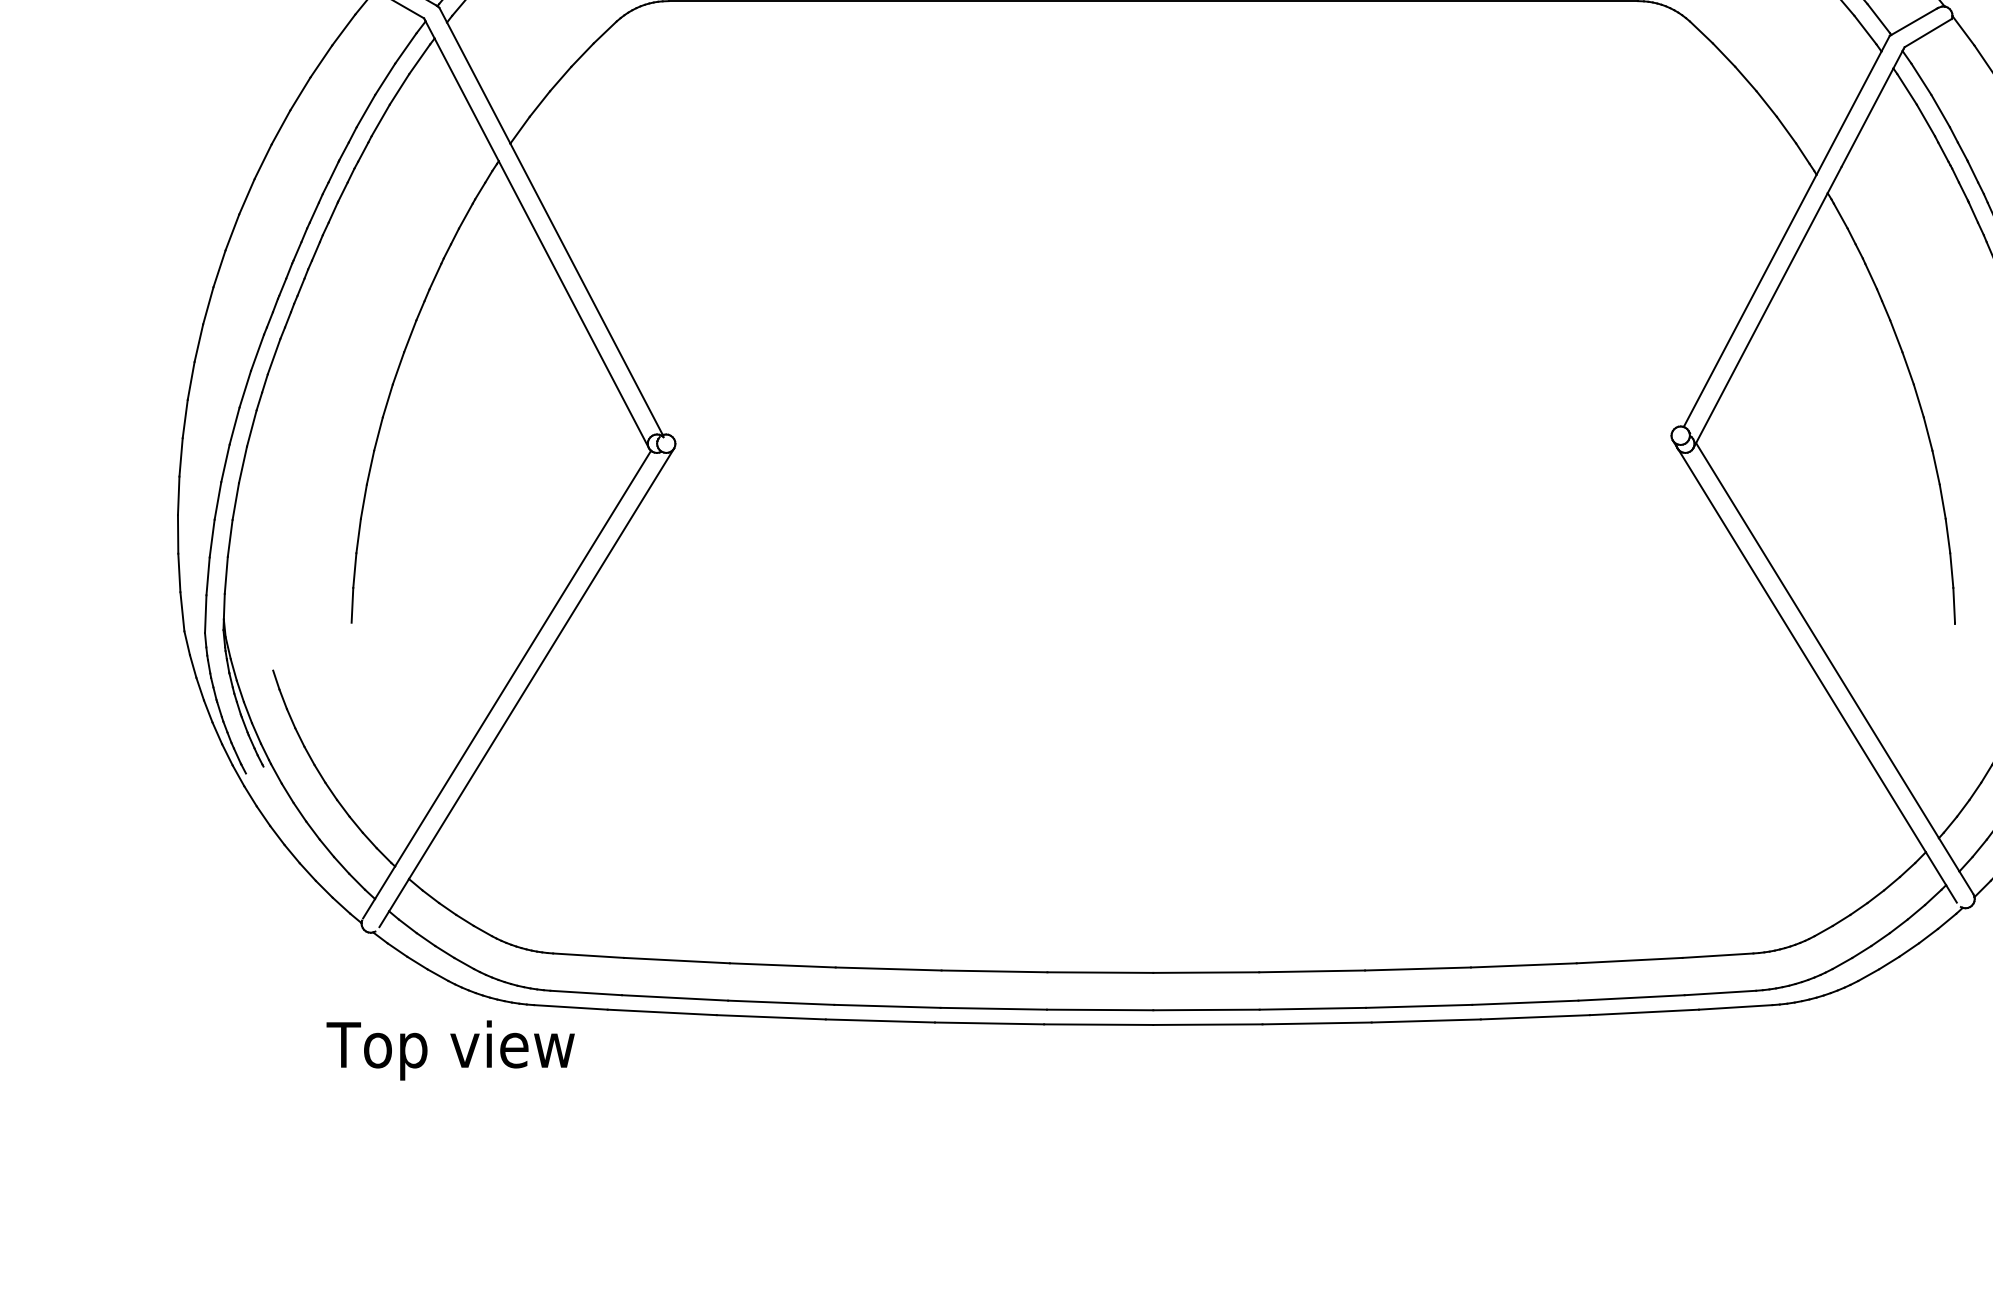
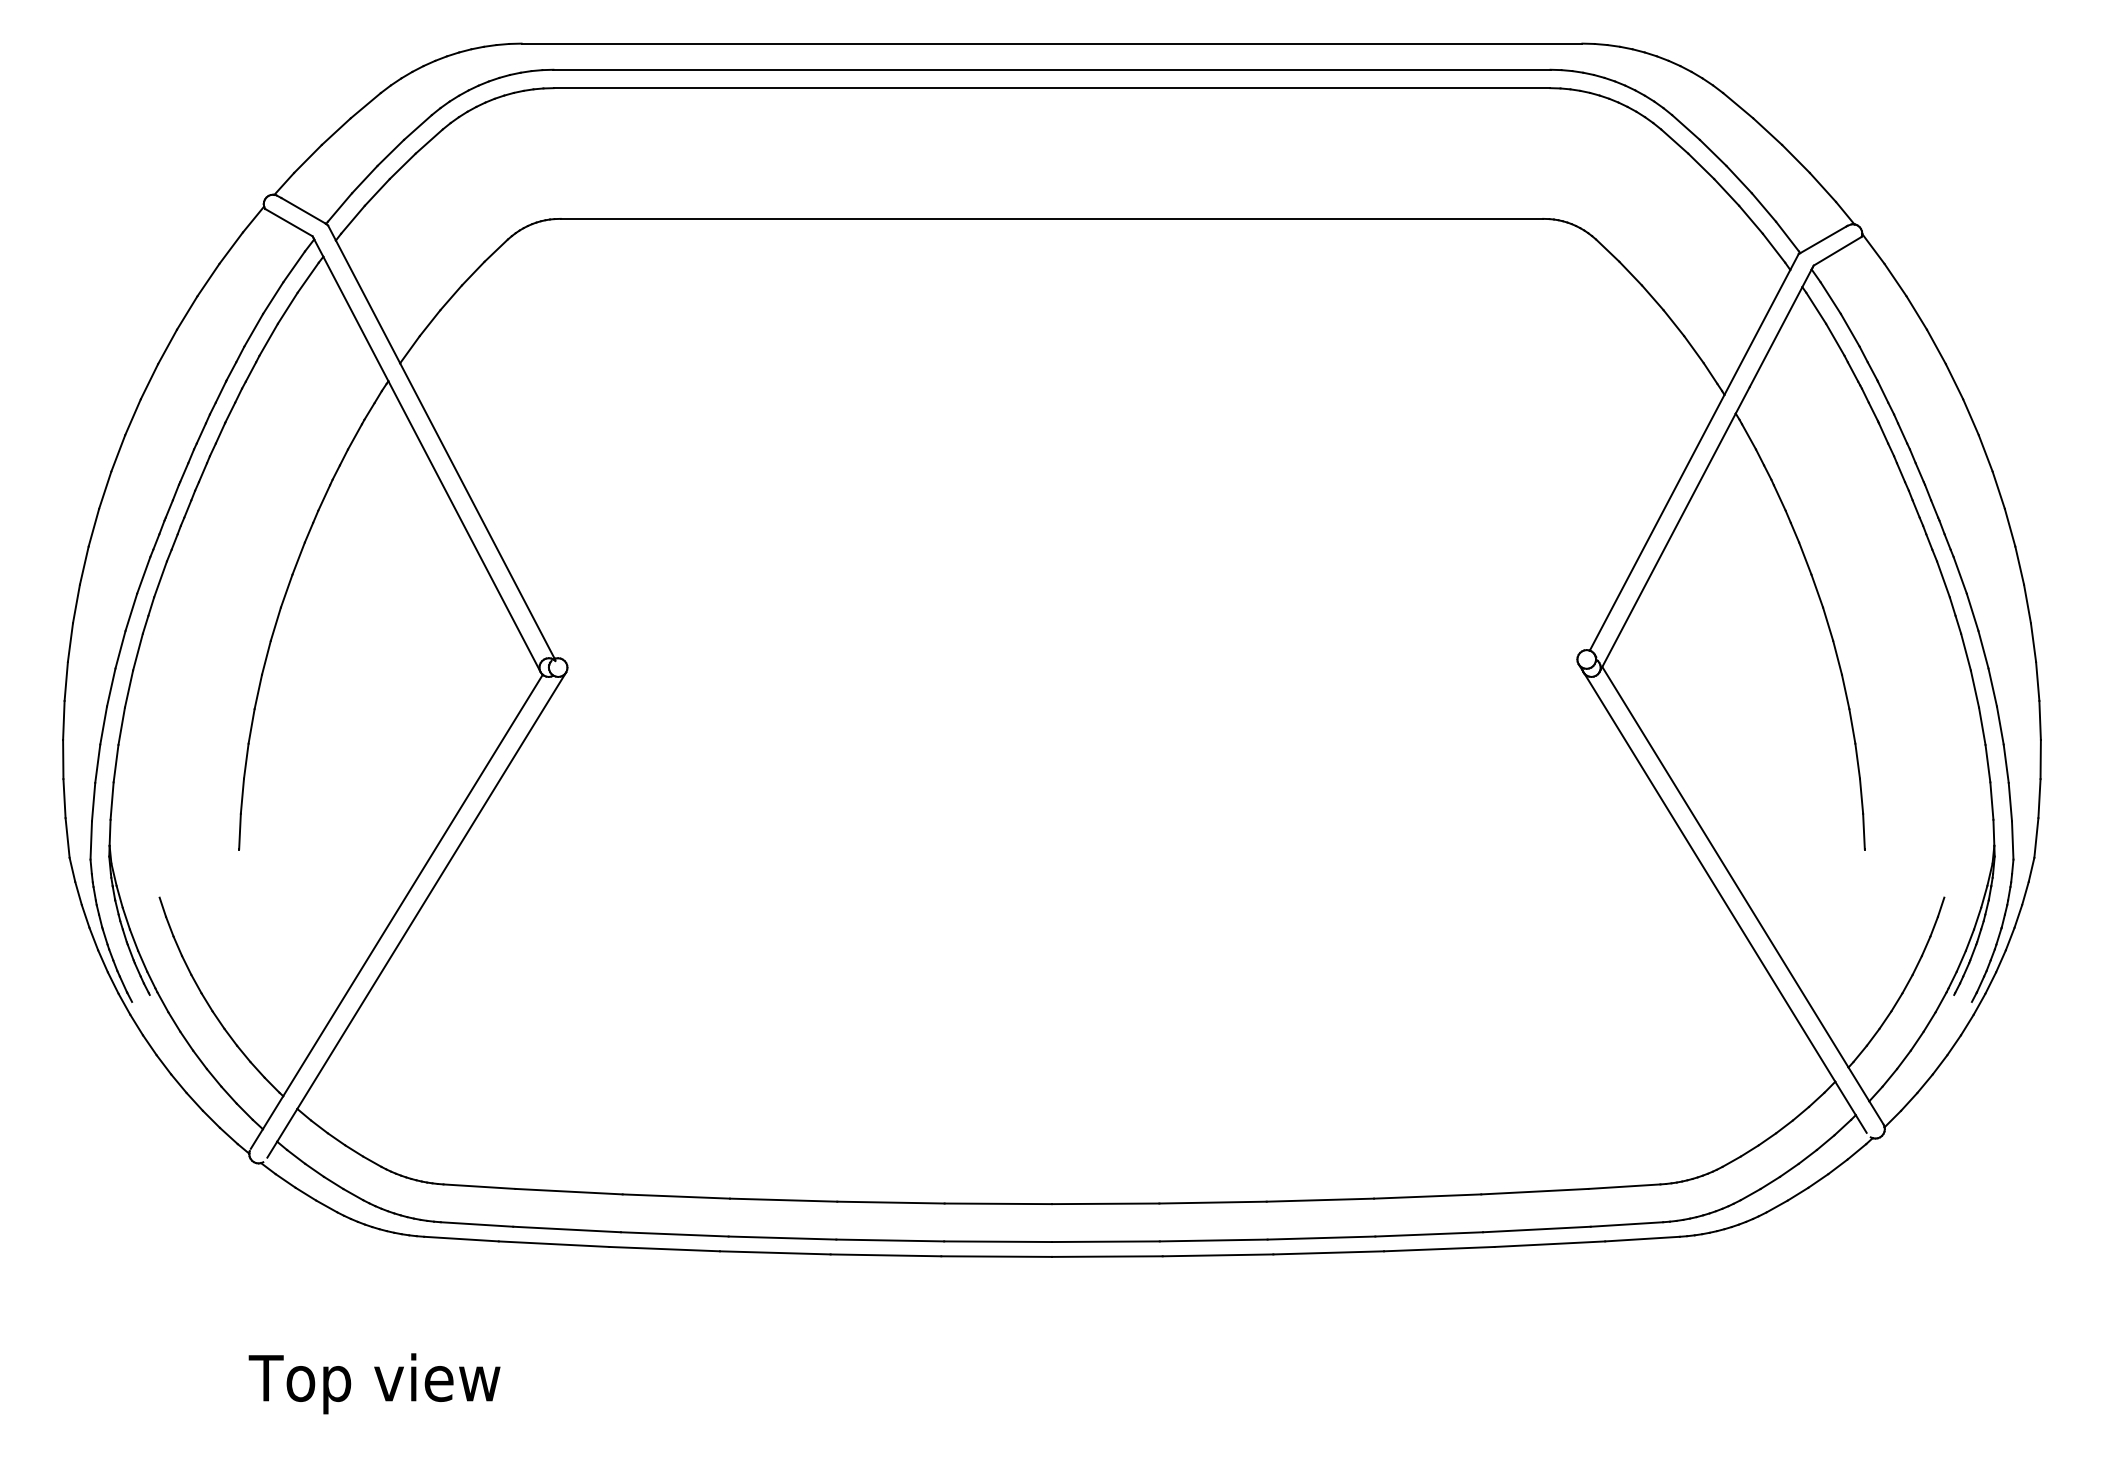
text: (450, 1050) -> (374, 1383), moved

